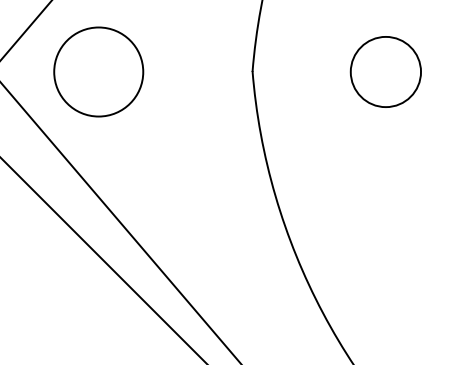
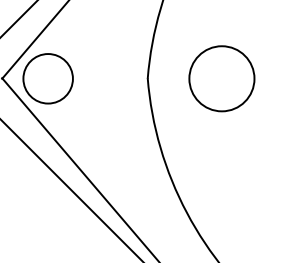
circle: (97, 71) -> (47, 78), moved
circle: (385, 71) -> (221, 78), size x1.67

